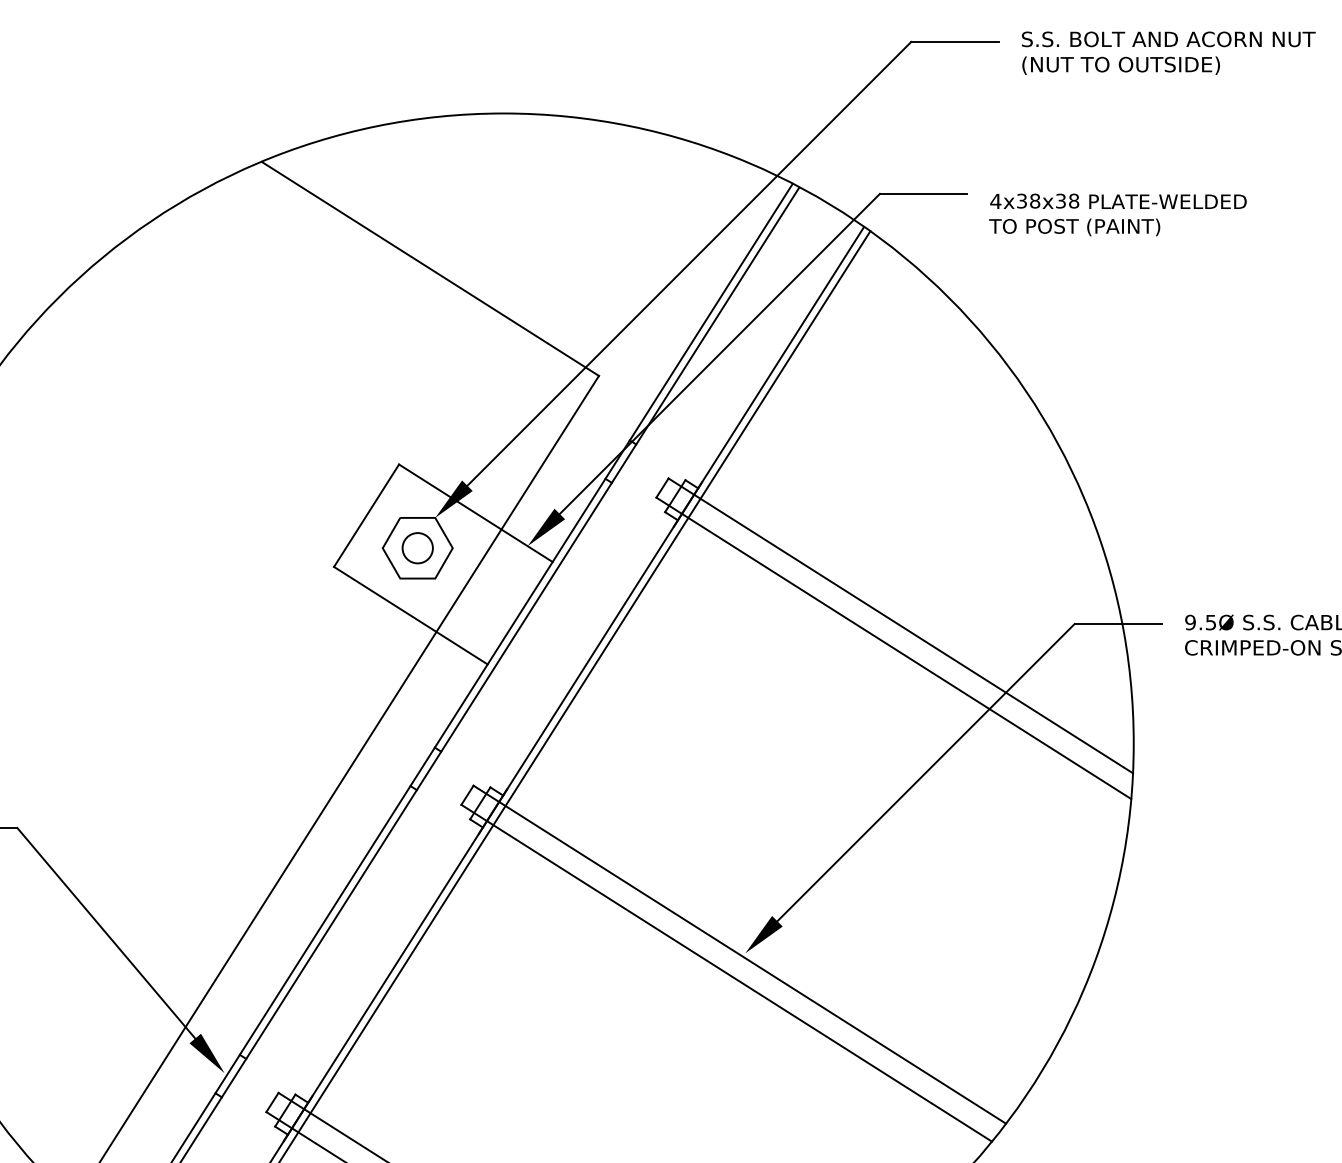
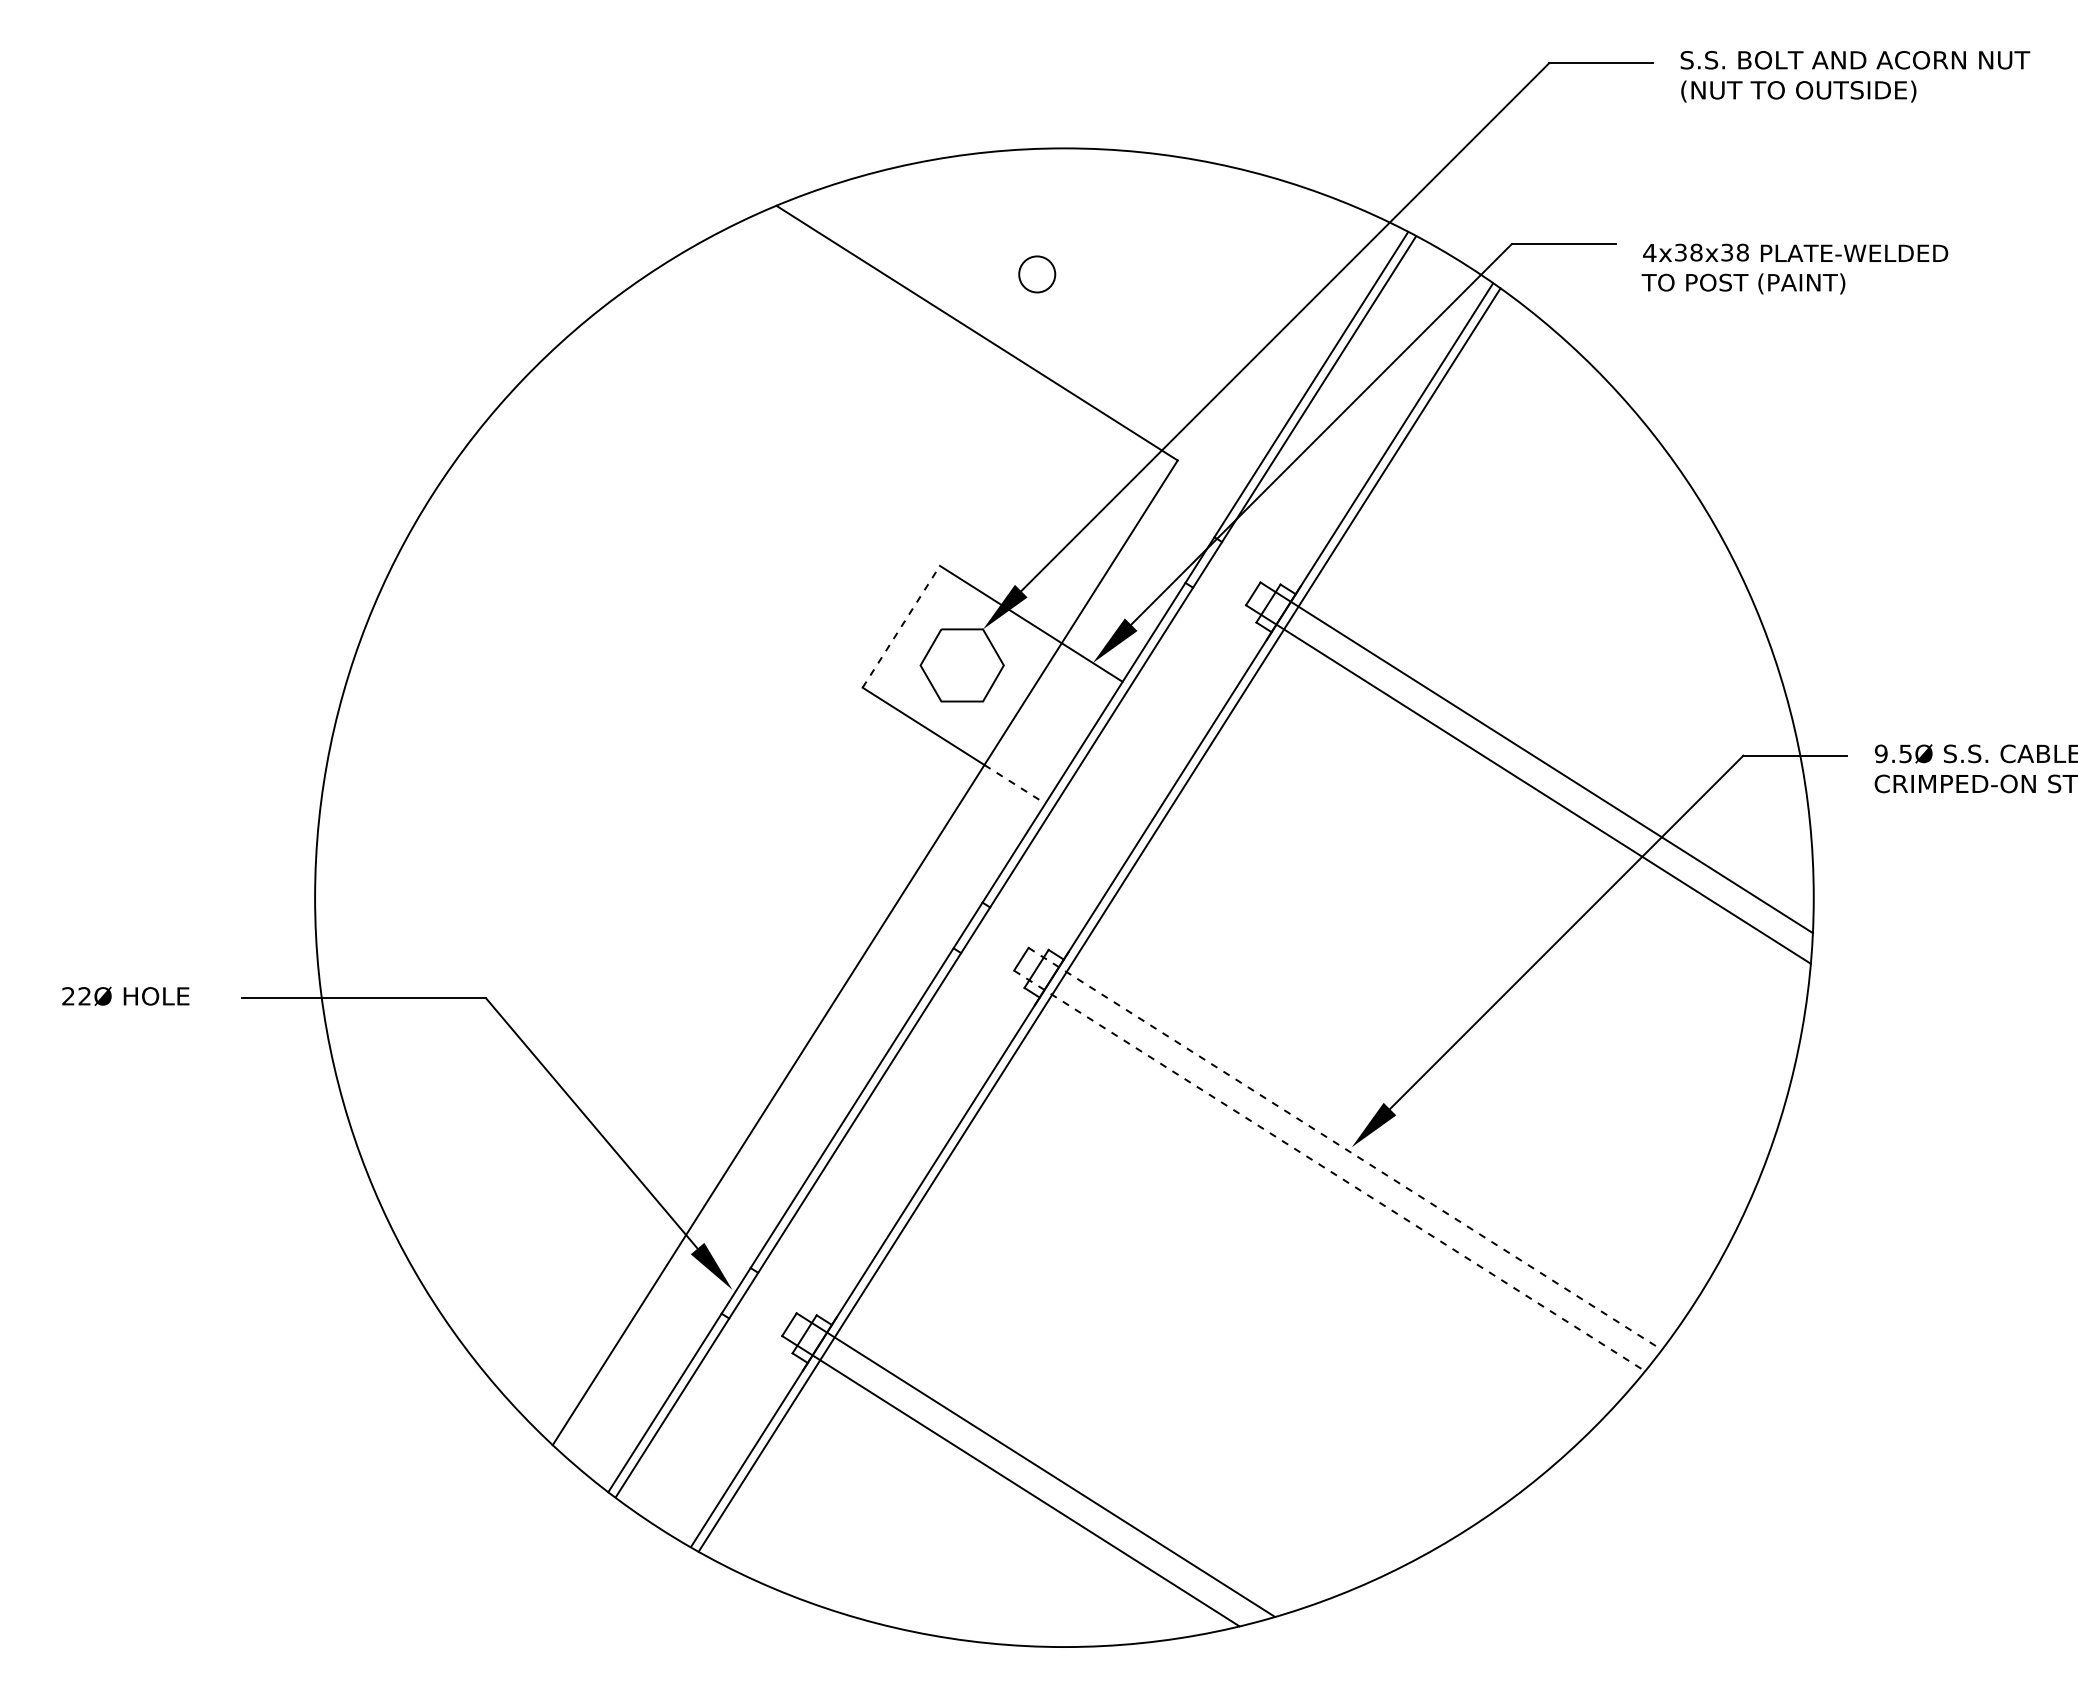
line: (366, 515) -> (901, 626), solid -> dashed
circle: (418, 548) -> (1037, 274), moved
line: (462, 648) -> (1015, 784), solid -> dashed
line: (740, 955) -> (1345, 1149), solid -> dashed
line: (726, 972) -> (1329, 1170), solid -> dashed

